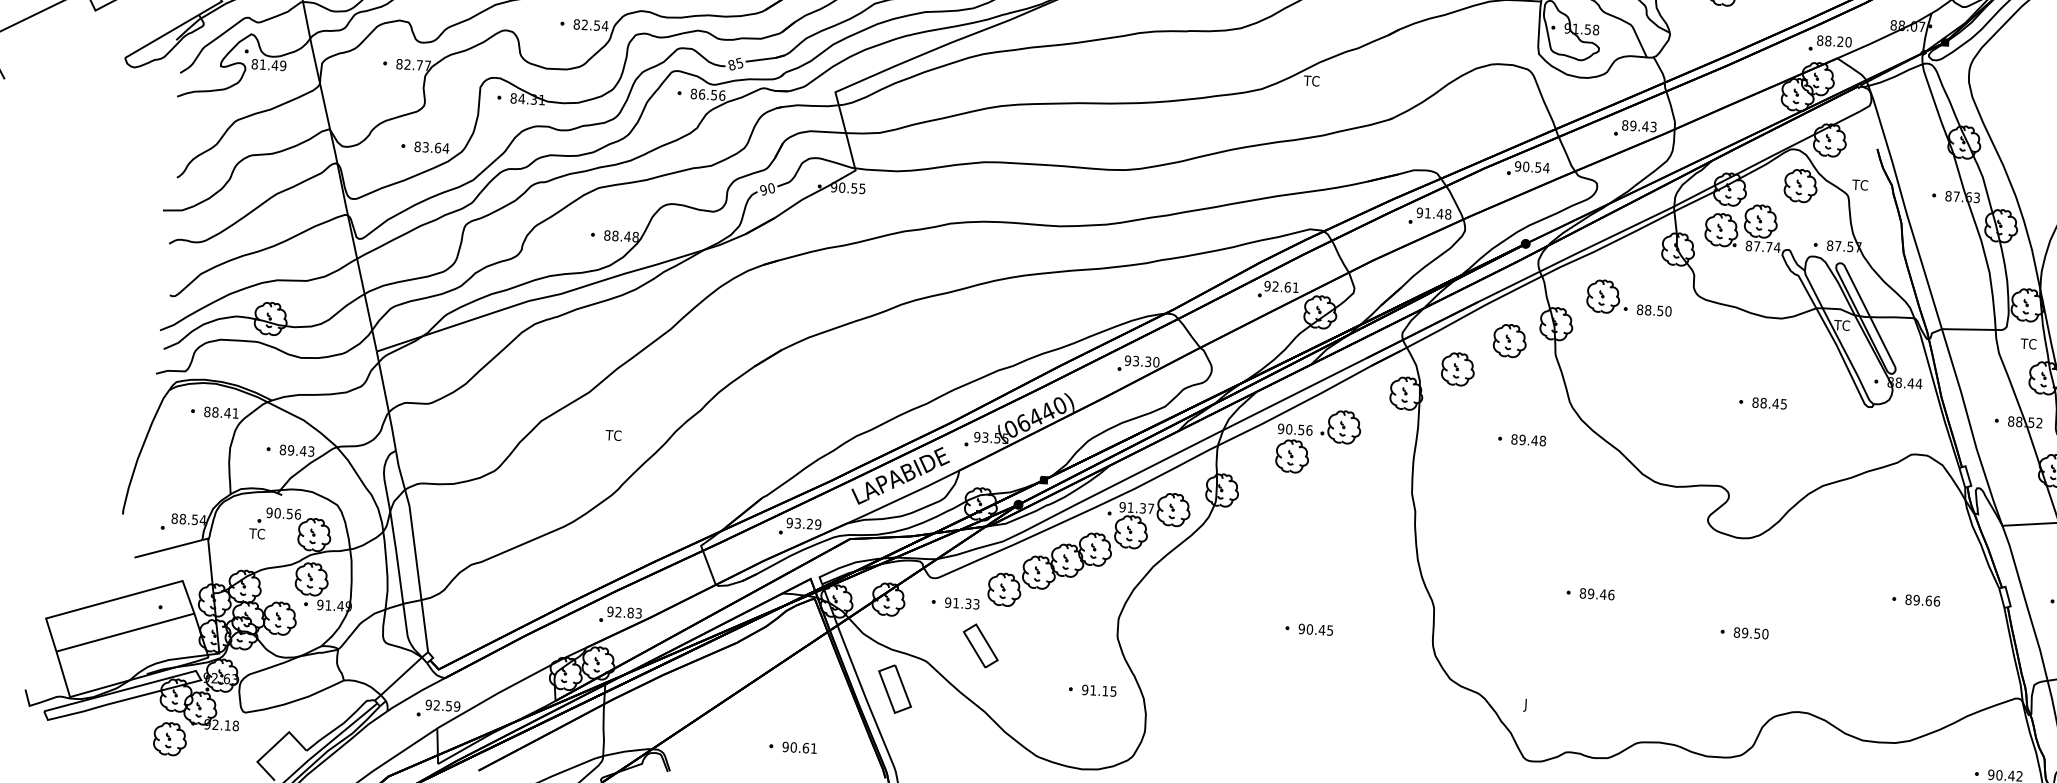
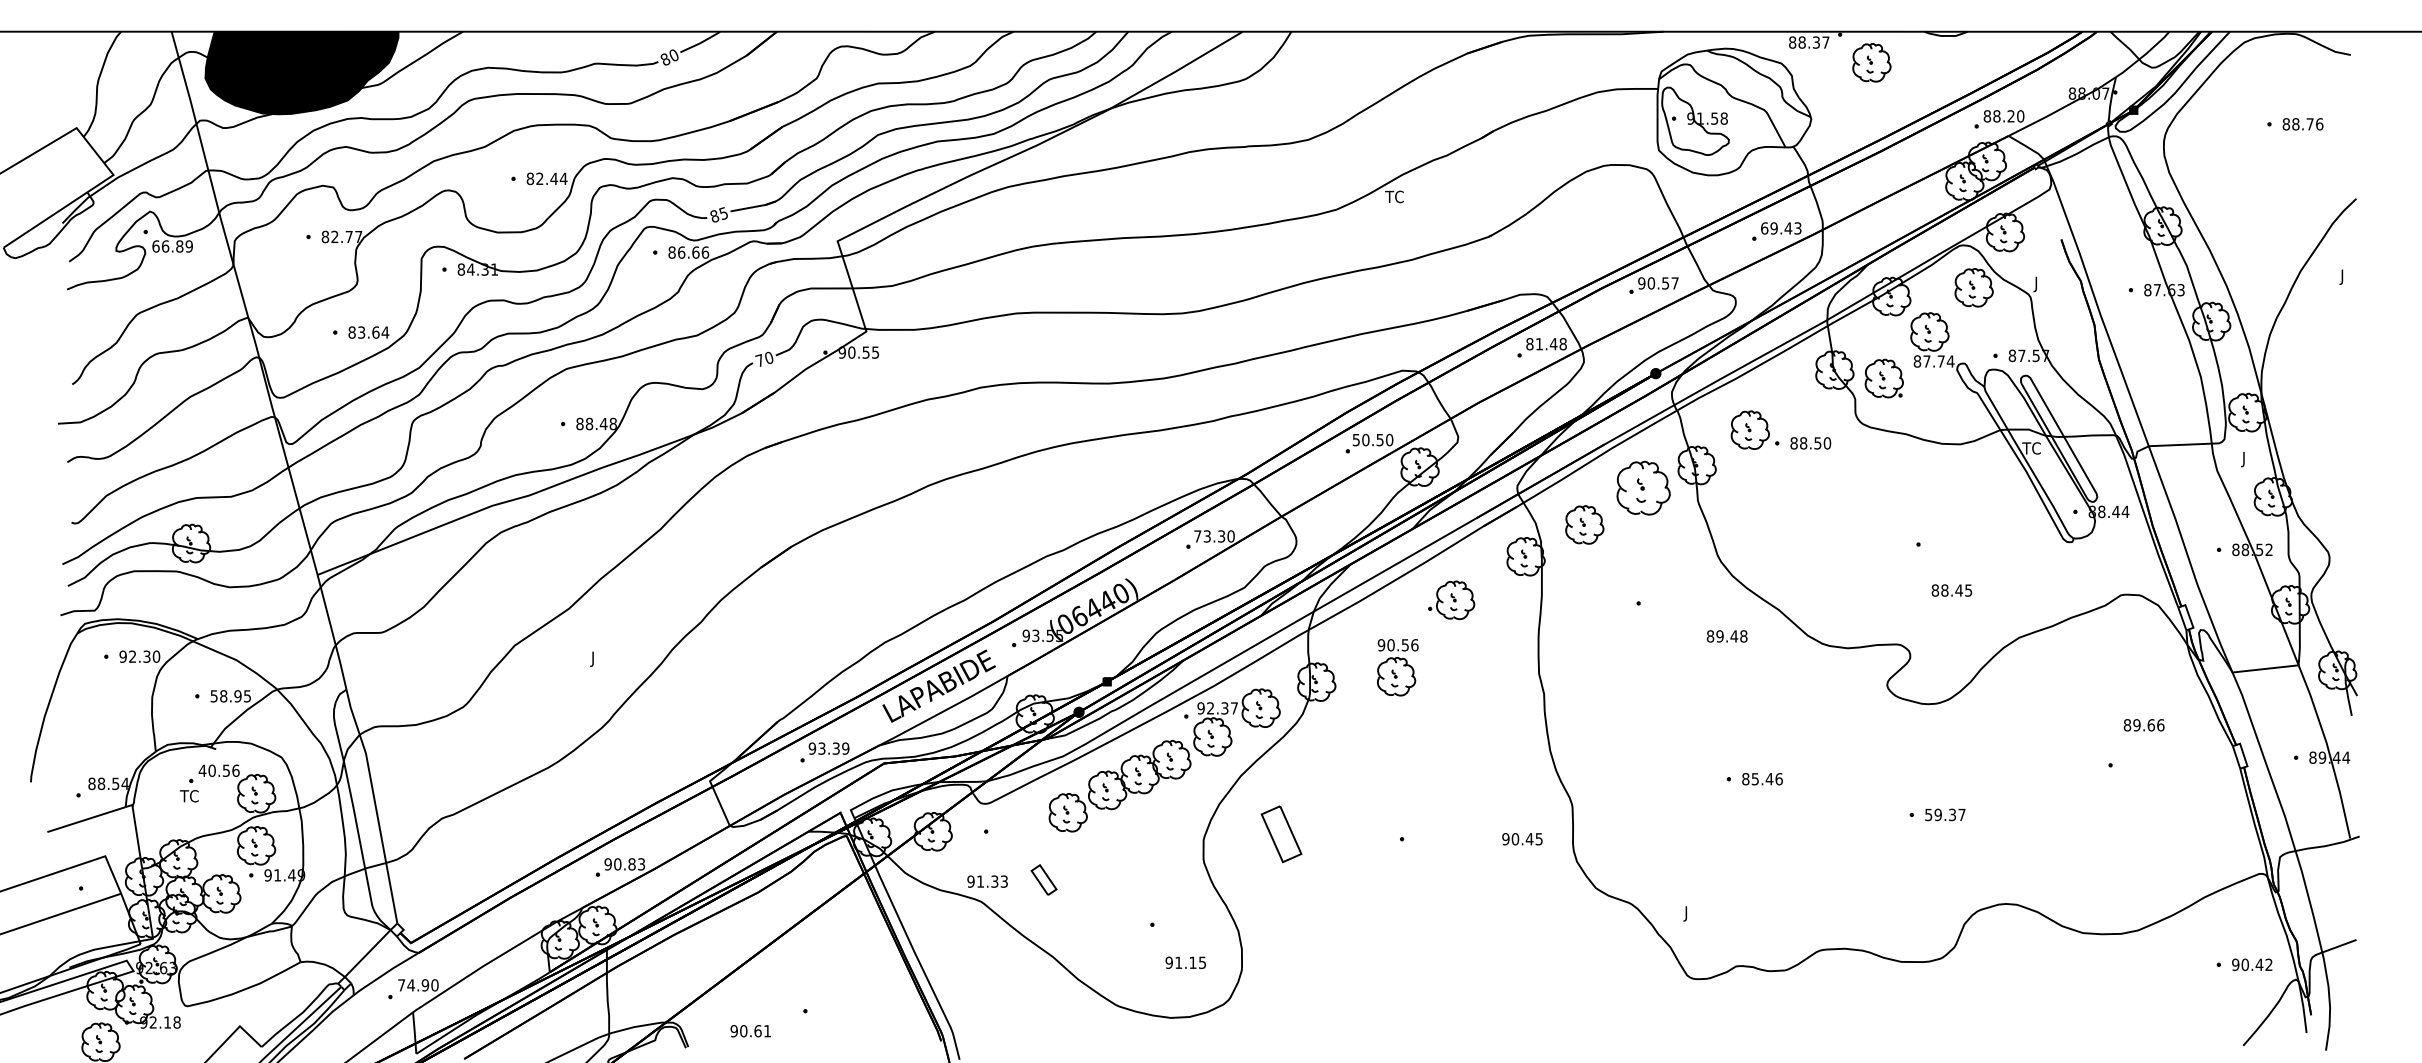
text: (597, 25) -> (554, 178), 82.54 -> 82.44
text: (264, 64) -> (167, 246), 81.49 -> 66.89
text: (713, 95) -> (695, 252), 86.56 -> 86.66
text: (1625, 125) -> (1764, 228), 89.43 -> 69.43
text: (1545, 168) -> (1674, 283), 90.54 -> 90.57
text: (1859, 186) -> (2042, 284), TC -> J
text: (763, 190) -> (759, 360), 90 -> 70
text: (1419, 213) -> (1529, 344), 91.48 -> 81.48
part: (1720, 229) -> (1883, 378), moved
text: (1281, 286) -> (1372, 439), 92.61 -> 50.50
part: (1509, 341) -> (1643, 488), size x1.4
text: (2027, 345) -> (2250, 459), TC -> J
text: (1127, 360) -> (1197, 536), 93.30 -> 73.30
text: (1769, 403) -> (1951, 590), moved
text: (221, 412) -> (139, 656), 88.41 -> 92.30
text: (612, 436) -> (599, 658), TC -> J
text: (1528, 440) -> (1726, 636), moved
part: (1293, 448) -> (1397, 667), moved
text: (296, 450) -> (230, 696), 89.43 -> 58.95
text: (1130, 507) -> (1210, 708), 91.37 -> 92.37
text: (269, 512) -> (202, 770), 90.56 -> 40.56
text: (809, 523) -> (835, 748), 93.29 -> 93.39
text: (1590, 594) -> (1754, 779), 89.46 -> 85.46
text: (1922, 600) -> (2143, 725), moved
text: (962, 603) -> (987, 881), moved
text: (618, 612) -> (617, 864), 92.83 -> 90.83
text: (1315, 630) -> (1522, 839), moved
text: (1751, 633) -> (1945, 814), 89.50 -> 59.37
part: (980, 645) -> (1043, 879), size x0.6
part: (895, 689) -> (1281, 834), moved
text: (1099, 690) -> (1185, 962), moved
text: (442, 705) -> (417, 985), 92.59 -> 74.90
text: (799, 748) -> (750, 1031), moved

